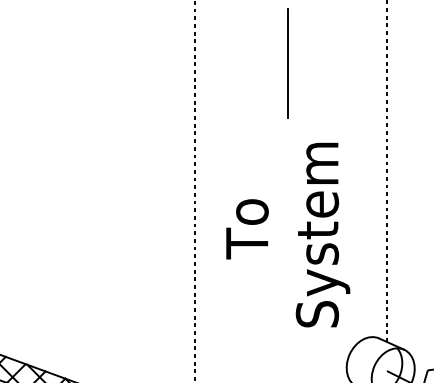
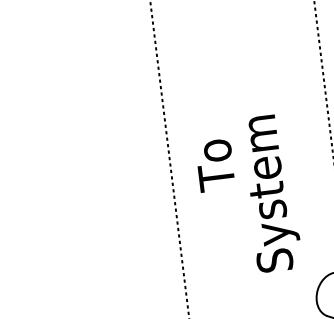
line: (288, 63) -> (236, 51), removed
text: (247, 229) -> (215, 165), moved
text: (322, 234) -> (270, 193), moved

